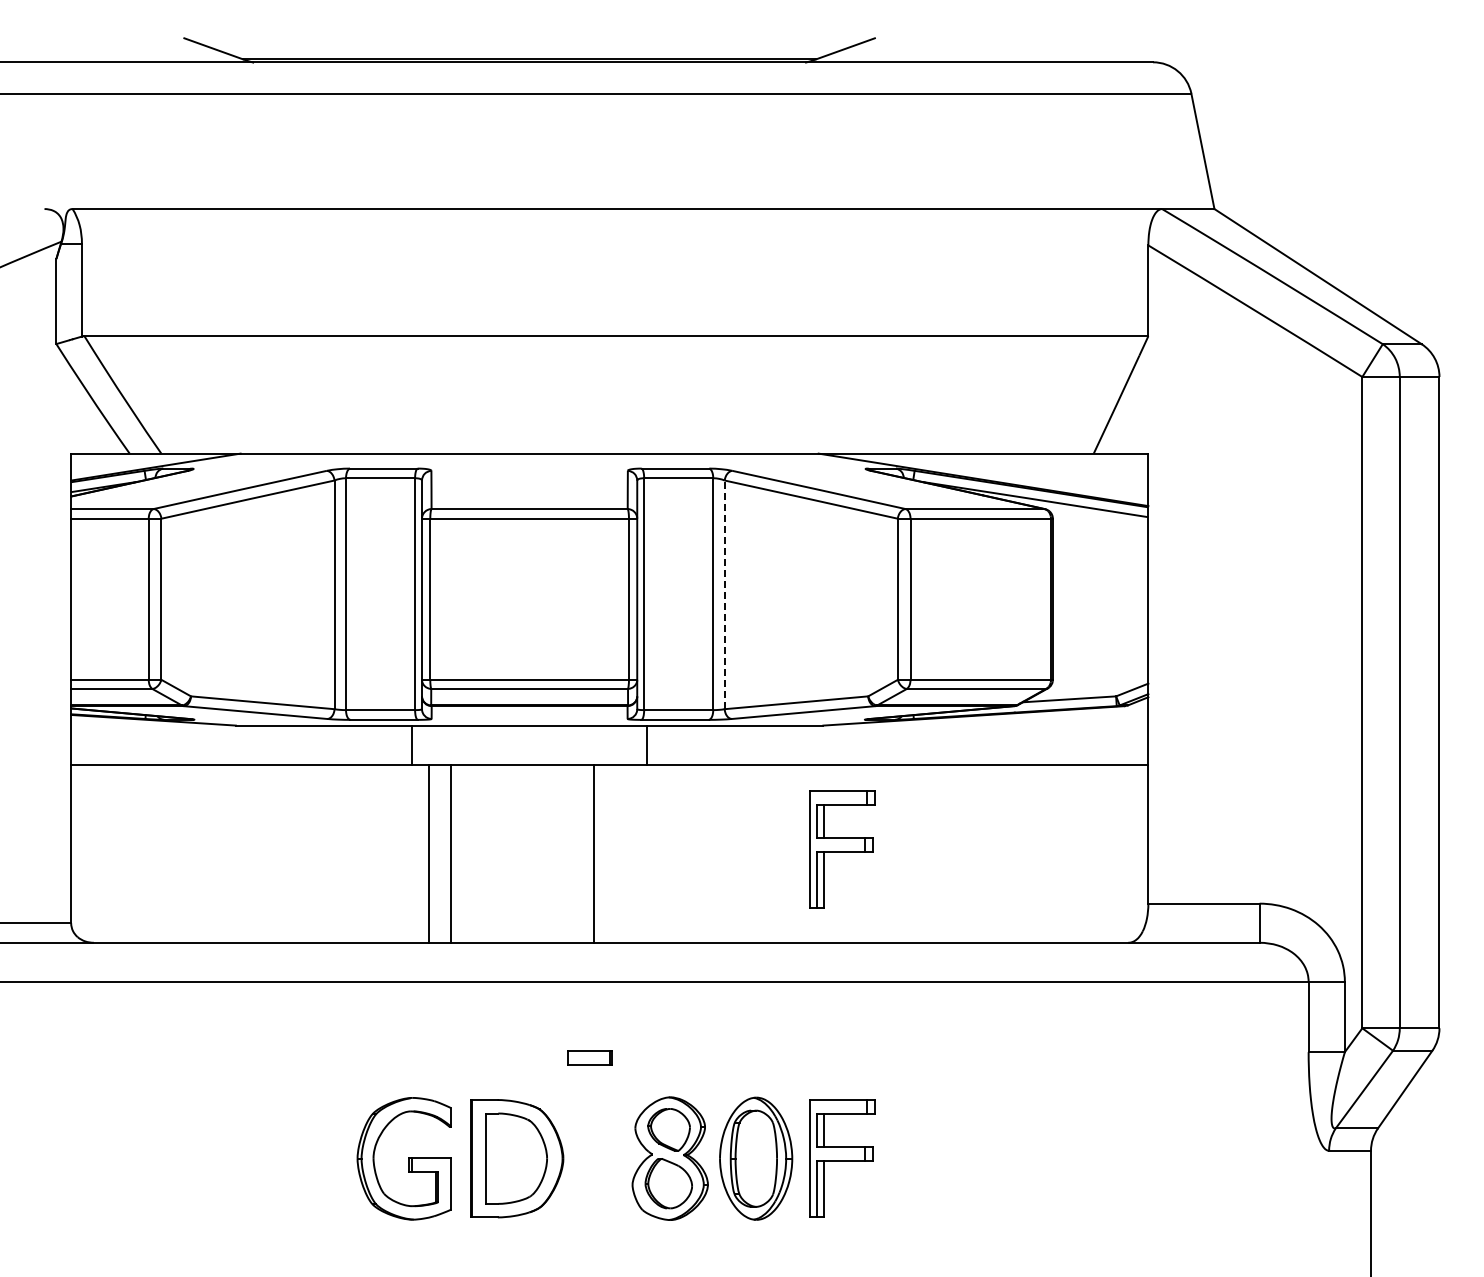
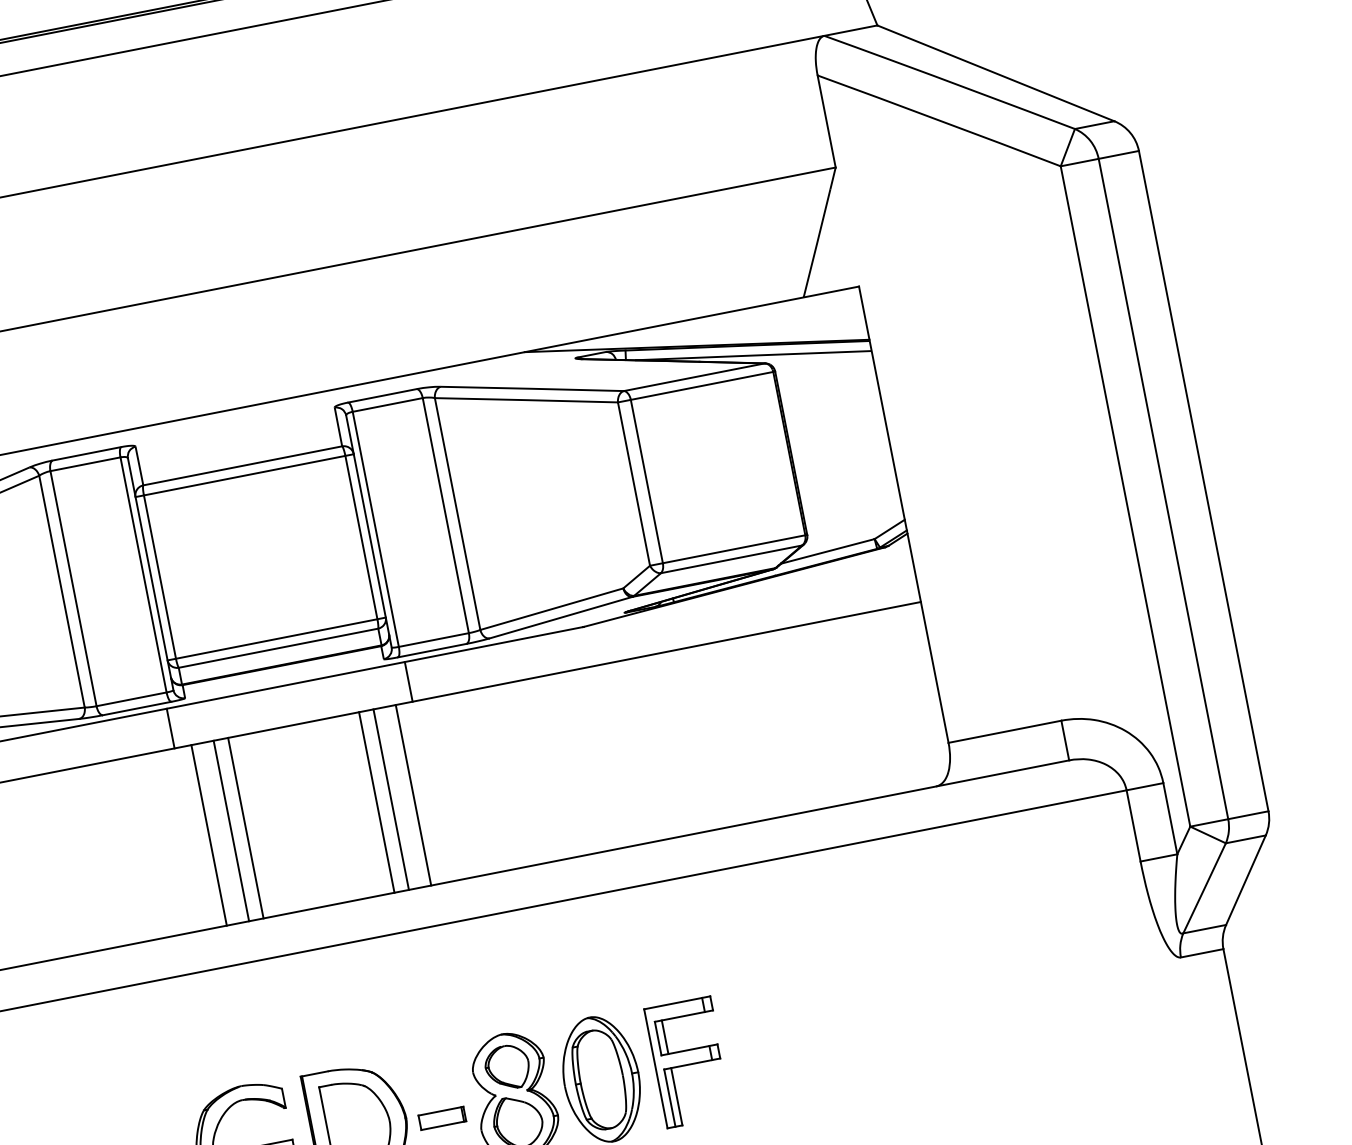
line: (724, 594) -> (457, 513), dashed -> solid
part: (842, 849) -> (627, 748), removed
line: (465, 853) -> (246, 827), added
line: (608, 853) -> (391, 799), added
line: (630, 853) -> (413, 795), added
part: (589, 1057) -> (442, 1117), moved

